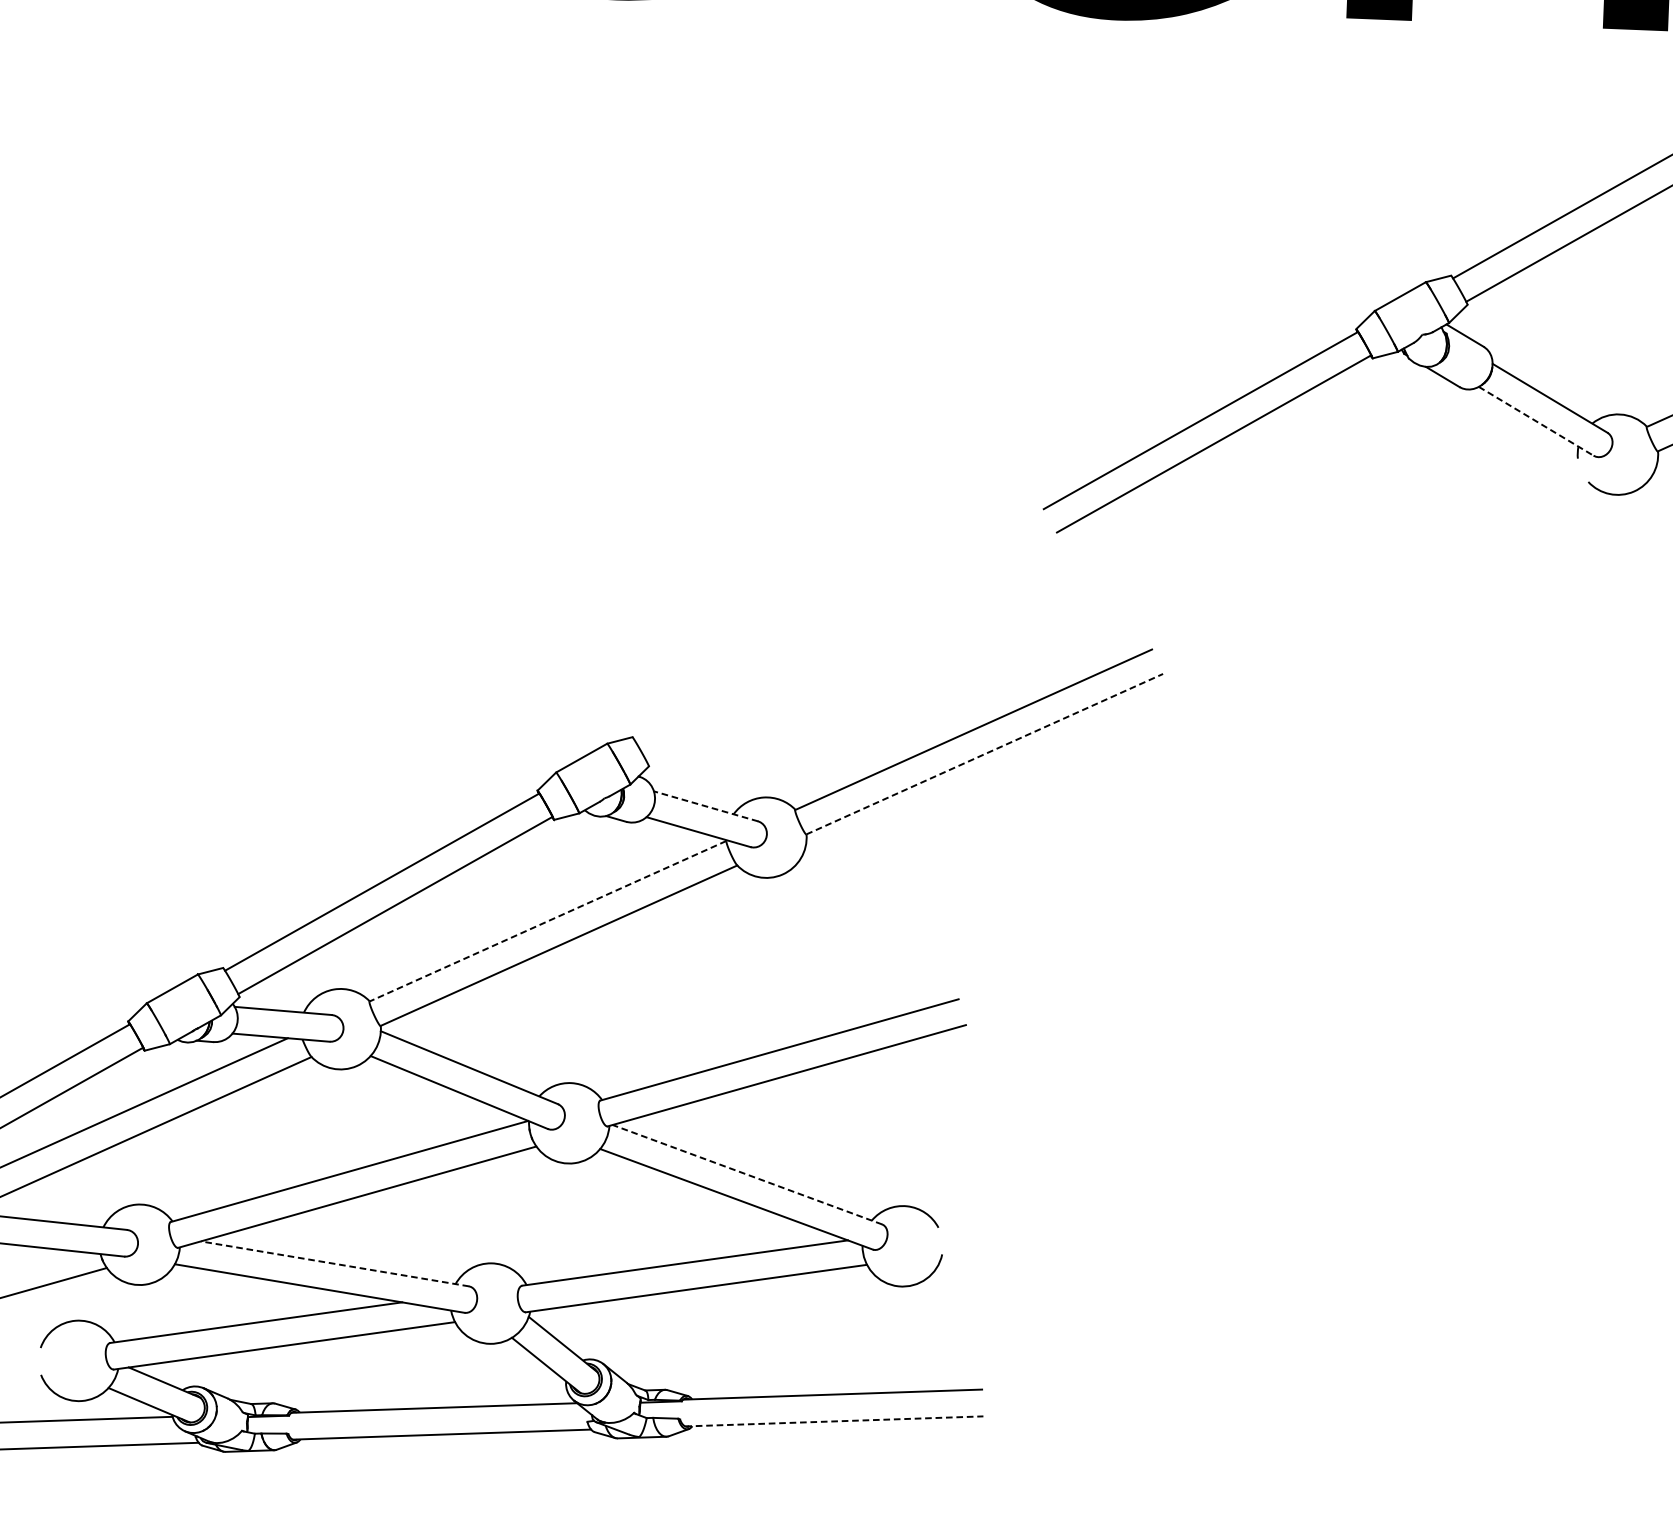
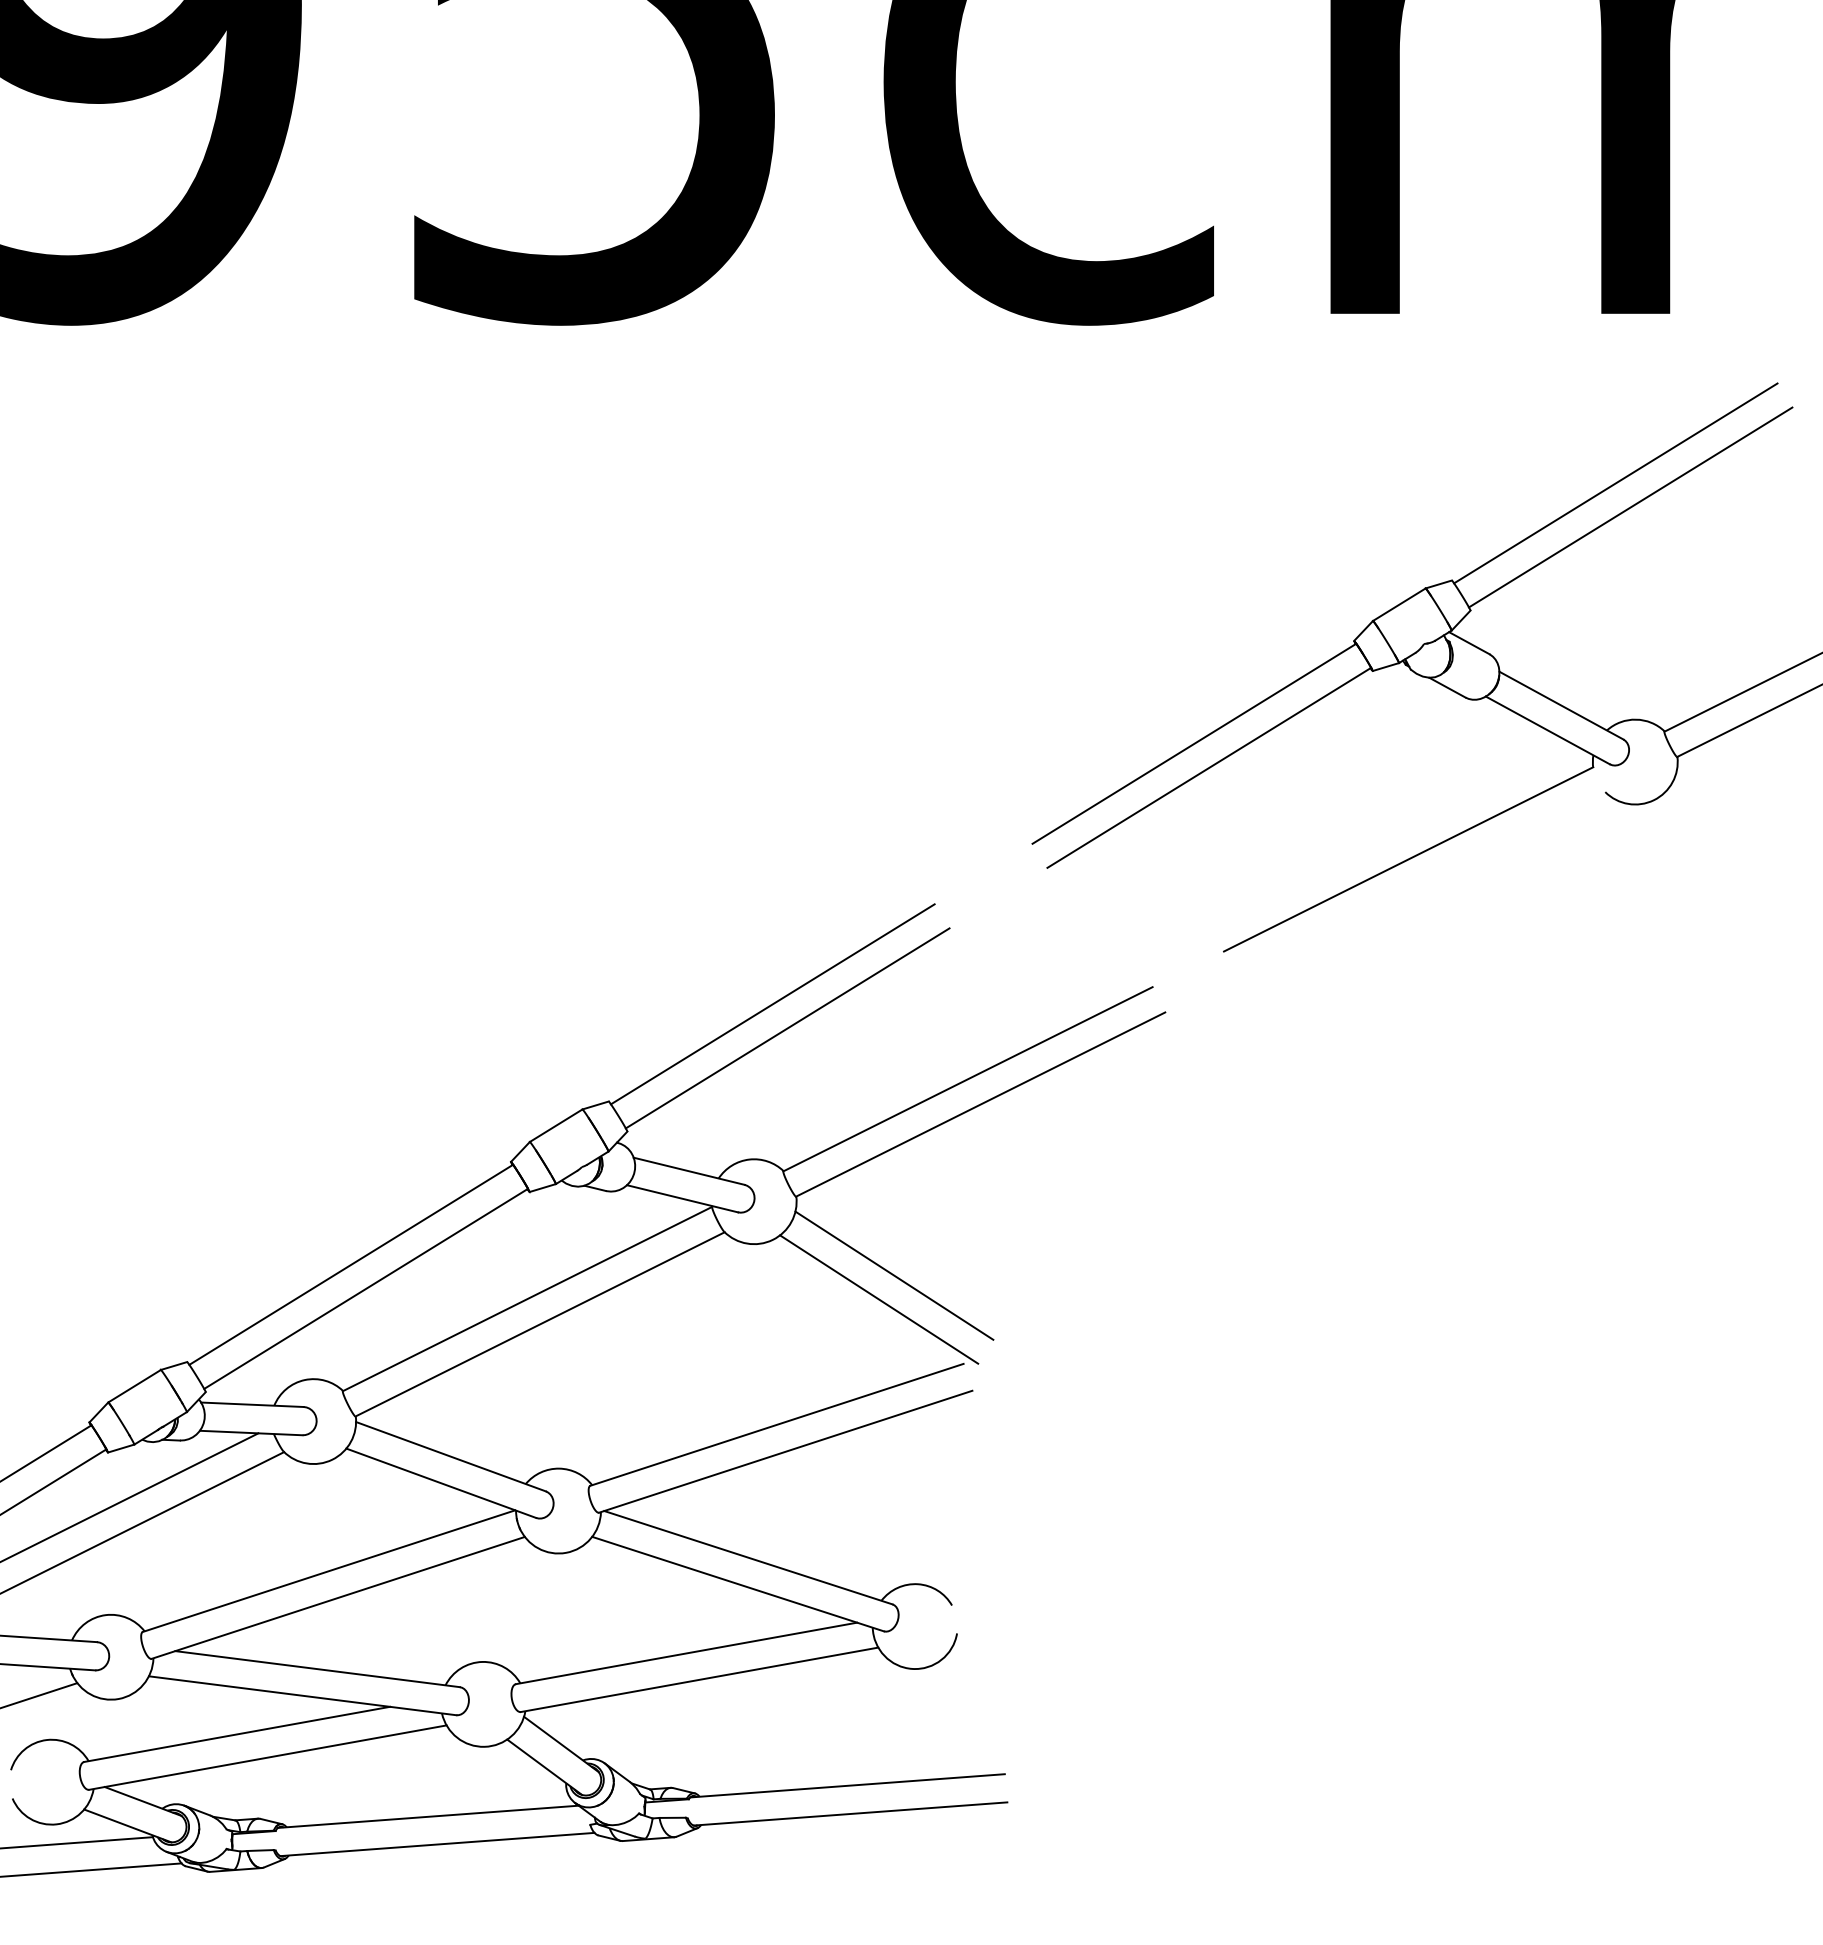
line: (1535, 421) -> (1547, 730), dashed -> solid
line: (1399, 538) -> (1408, 859), added
line: (791, 651) -> (772, 1004), added
line: (804, 674) -> (787, 1028), added
line: (985, 754) -> (981, 1104), dashed -> solid
line: (705, 806) -> (688, 1171), dashed -> solid
line: (896, 912) -> (894, 1275), added
line: (547, 921) -> (527, 1299), dashed -> solid
line: (881, 935) -> (879, 1299), added
line: (747, 1174) -> (748, 1557), dashed -> solid
line: (334, 1264) -> (317, 1669), dashed -> solid
line: (835, 1420) -> (851, 1813), dashed -> solid

